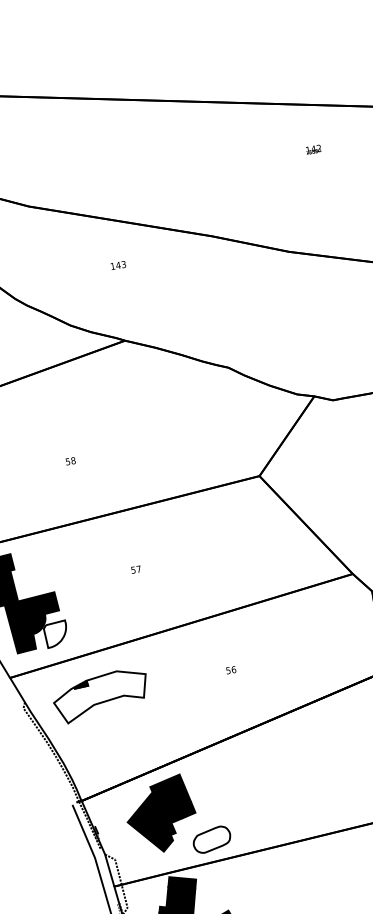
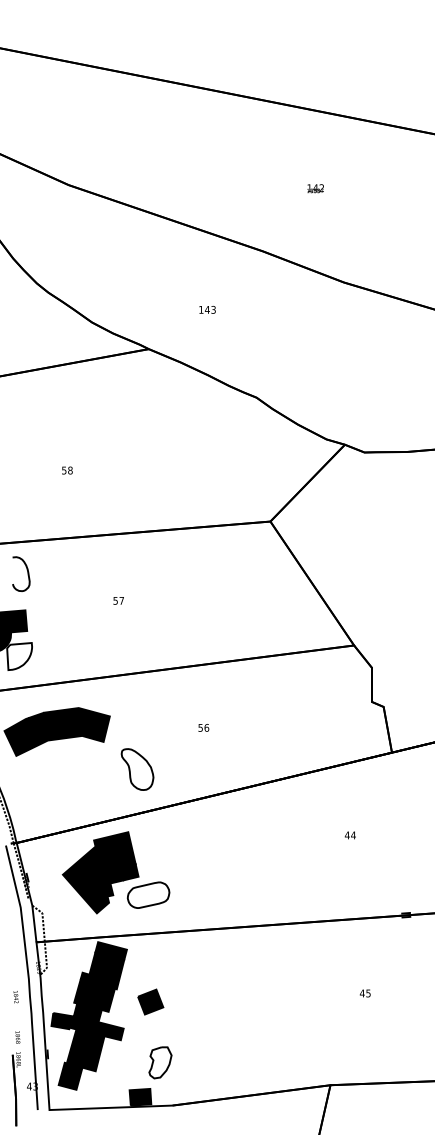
text: (313, 149) -> (315, 188), moved
text: (118, 265) -> (207, 309), moved
curve: (50, 559) -> (27, 573), added
fill: (100, 695) -> (56, 731), added
part: (178, 717) -> (137, 769), added
part: (211, 839) -> (148, 894), moved

